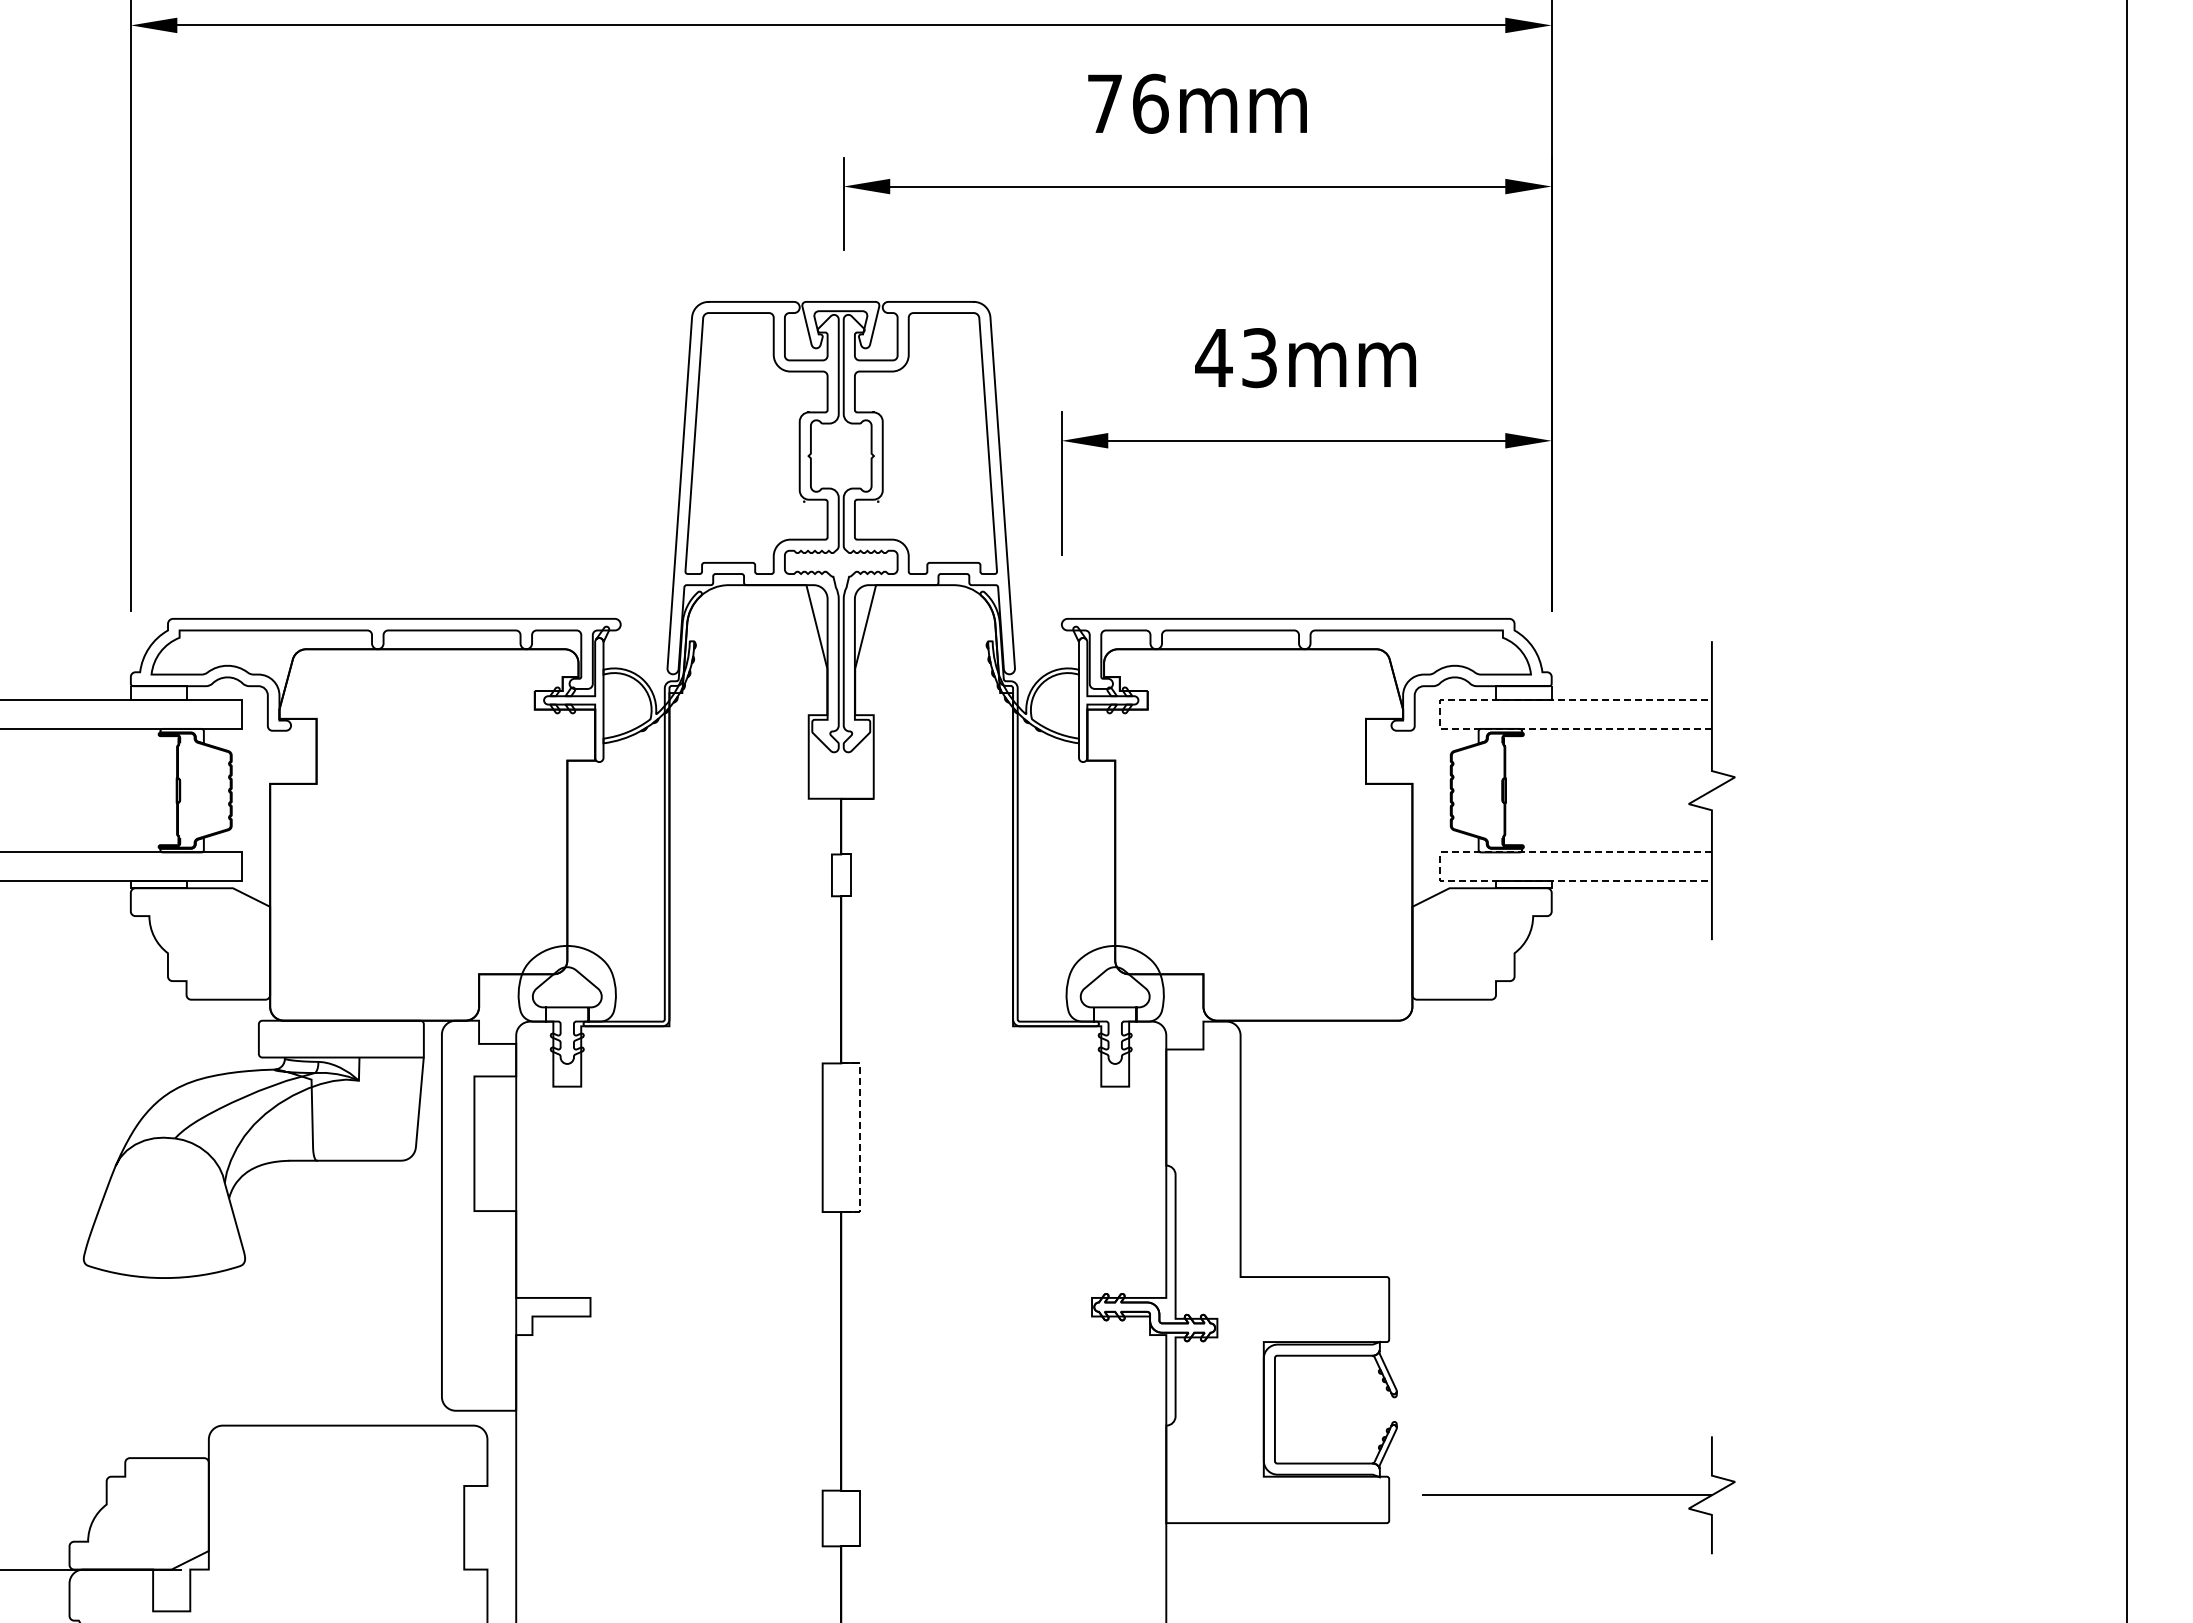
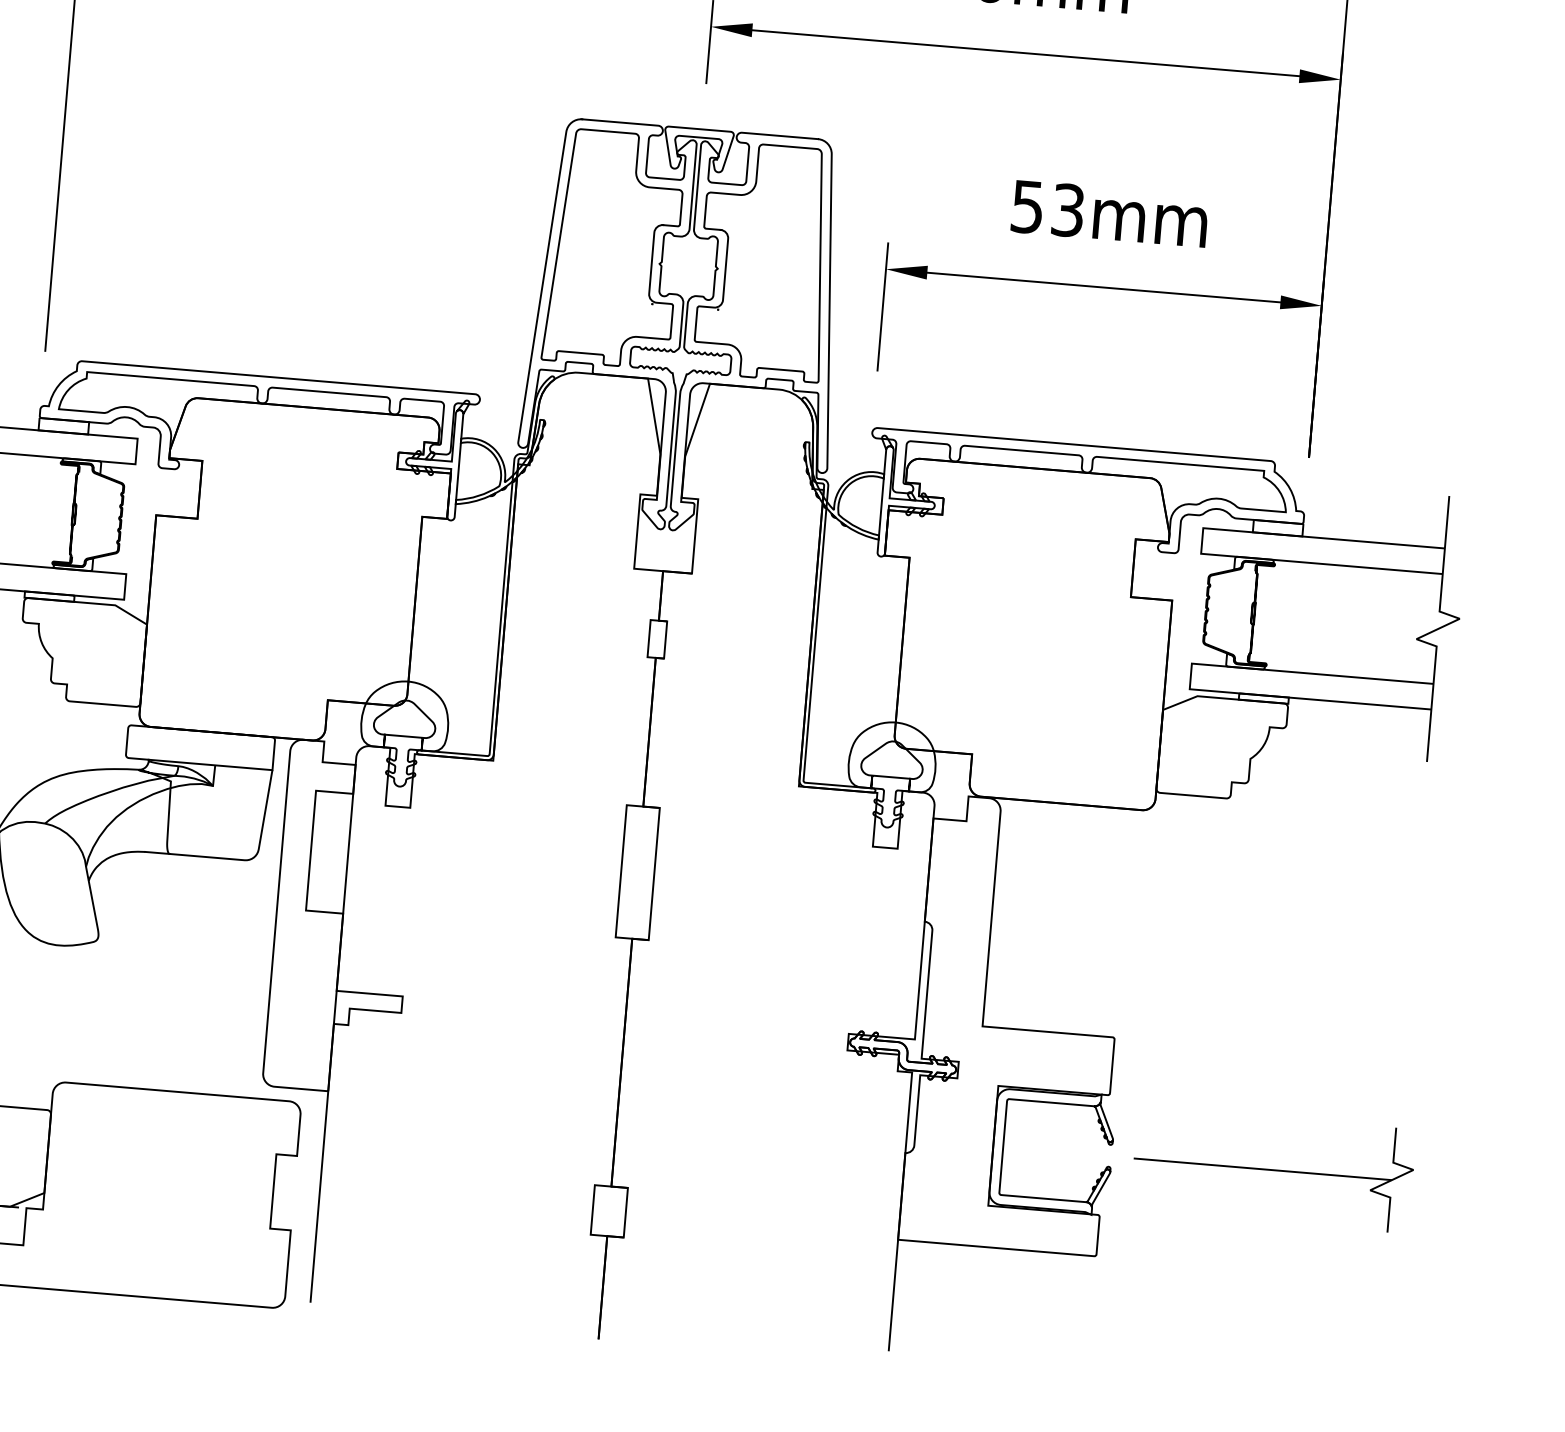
text: (1213, 358) -> (1027, 207), 43mm -> 53mm
line: (1440, 714) -> (1202, 540), dashed -> solid
line: (1440, 867) -> (1190, 677), dashed -> solid
line: (859, 1138) -> (653, 874), dashed -> solid
part: (1578, 1495) -> (1273, 1170), moved

